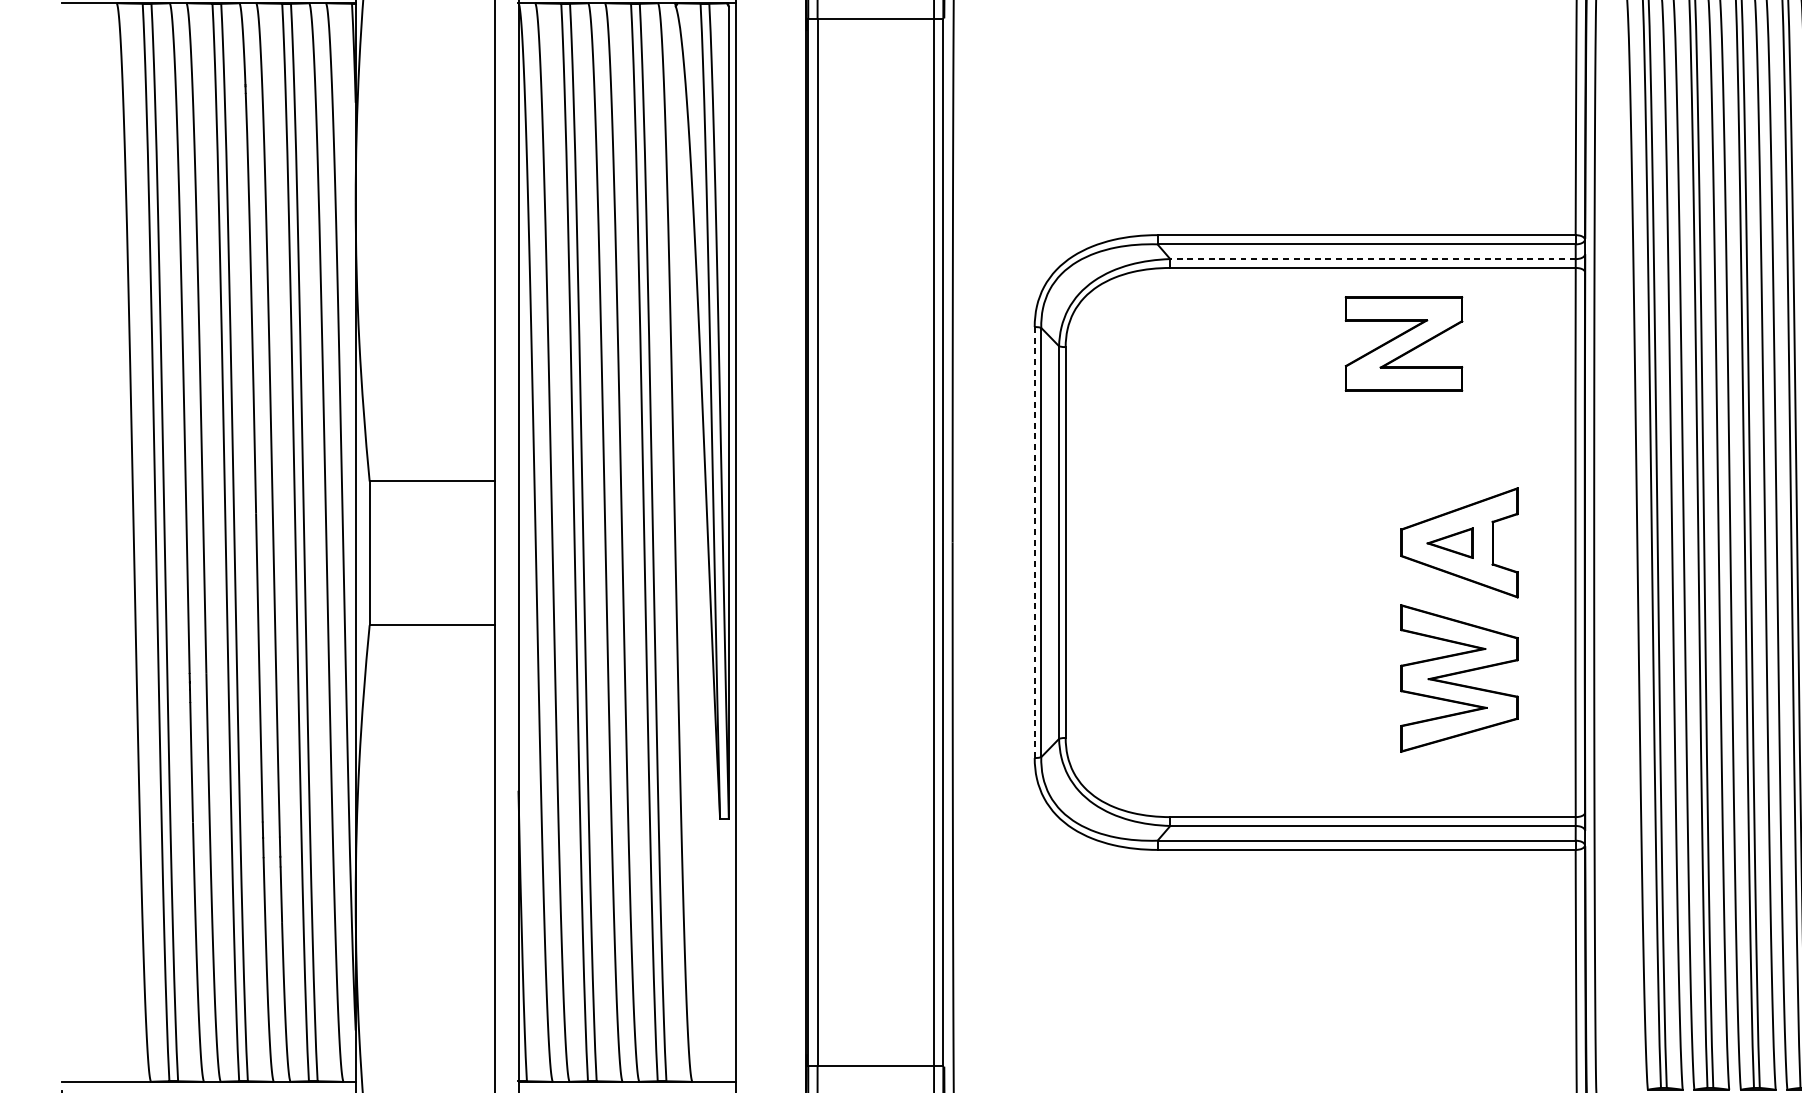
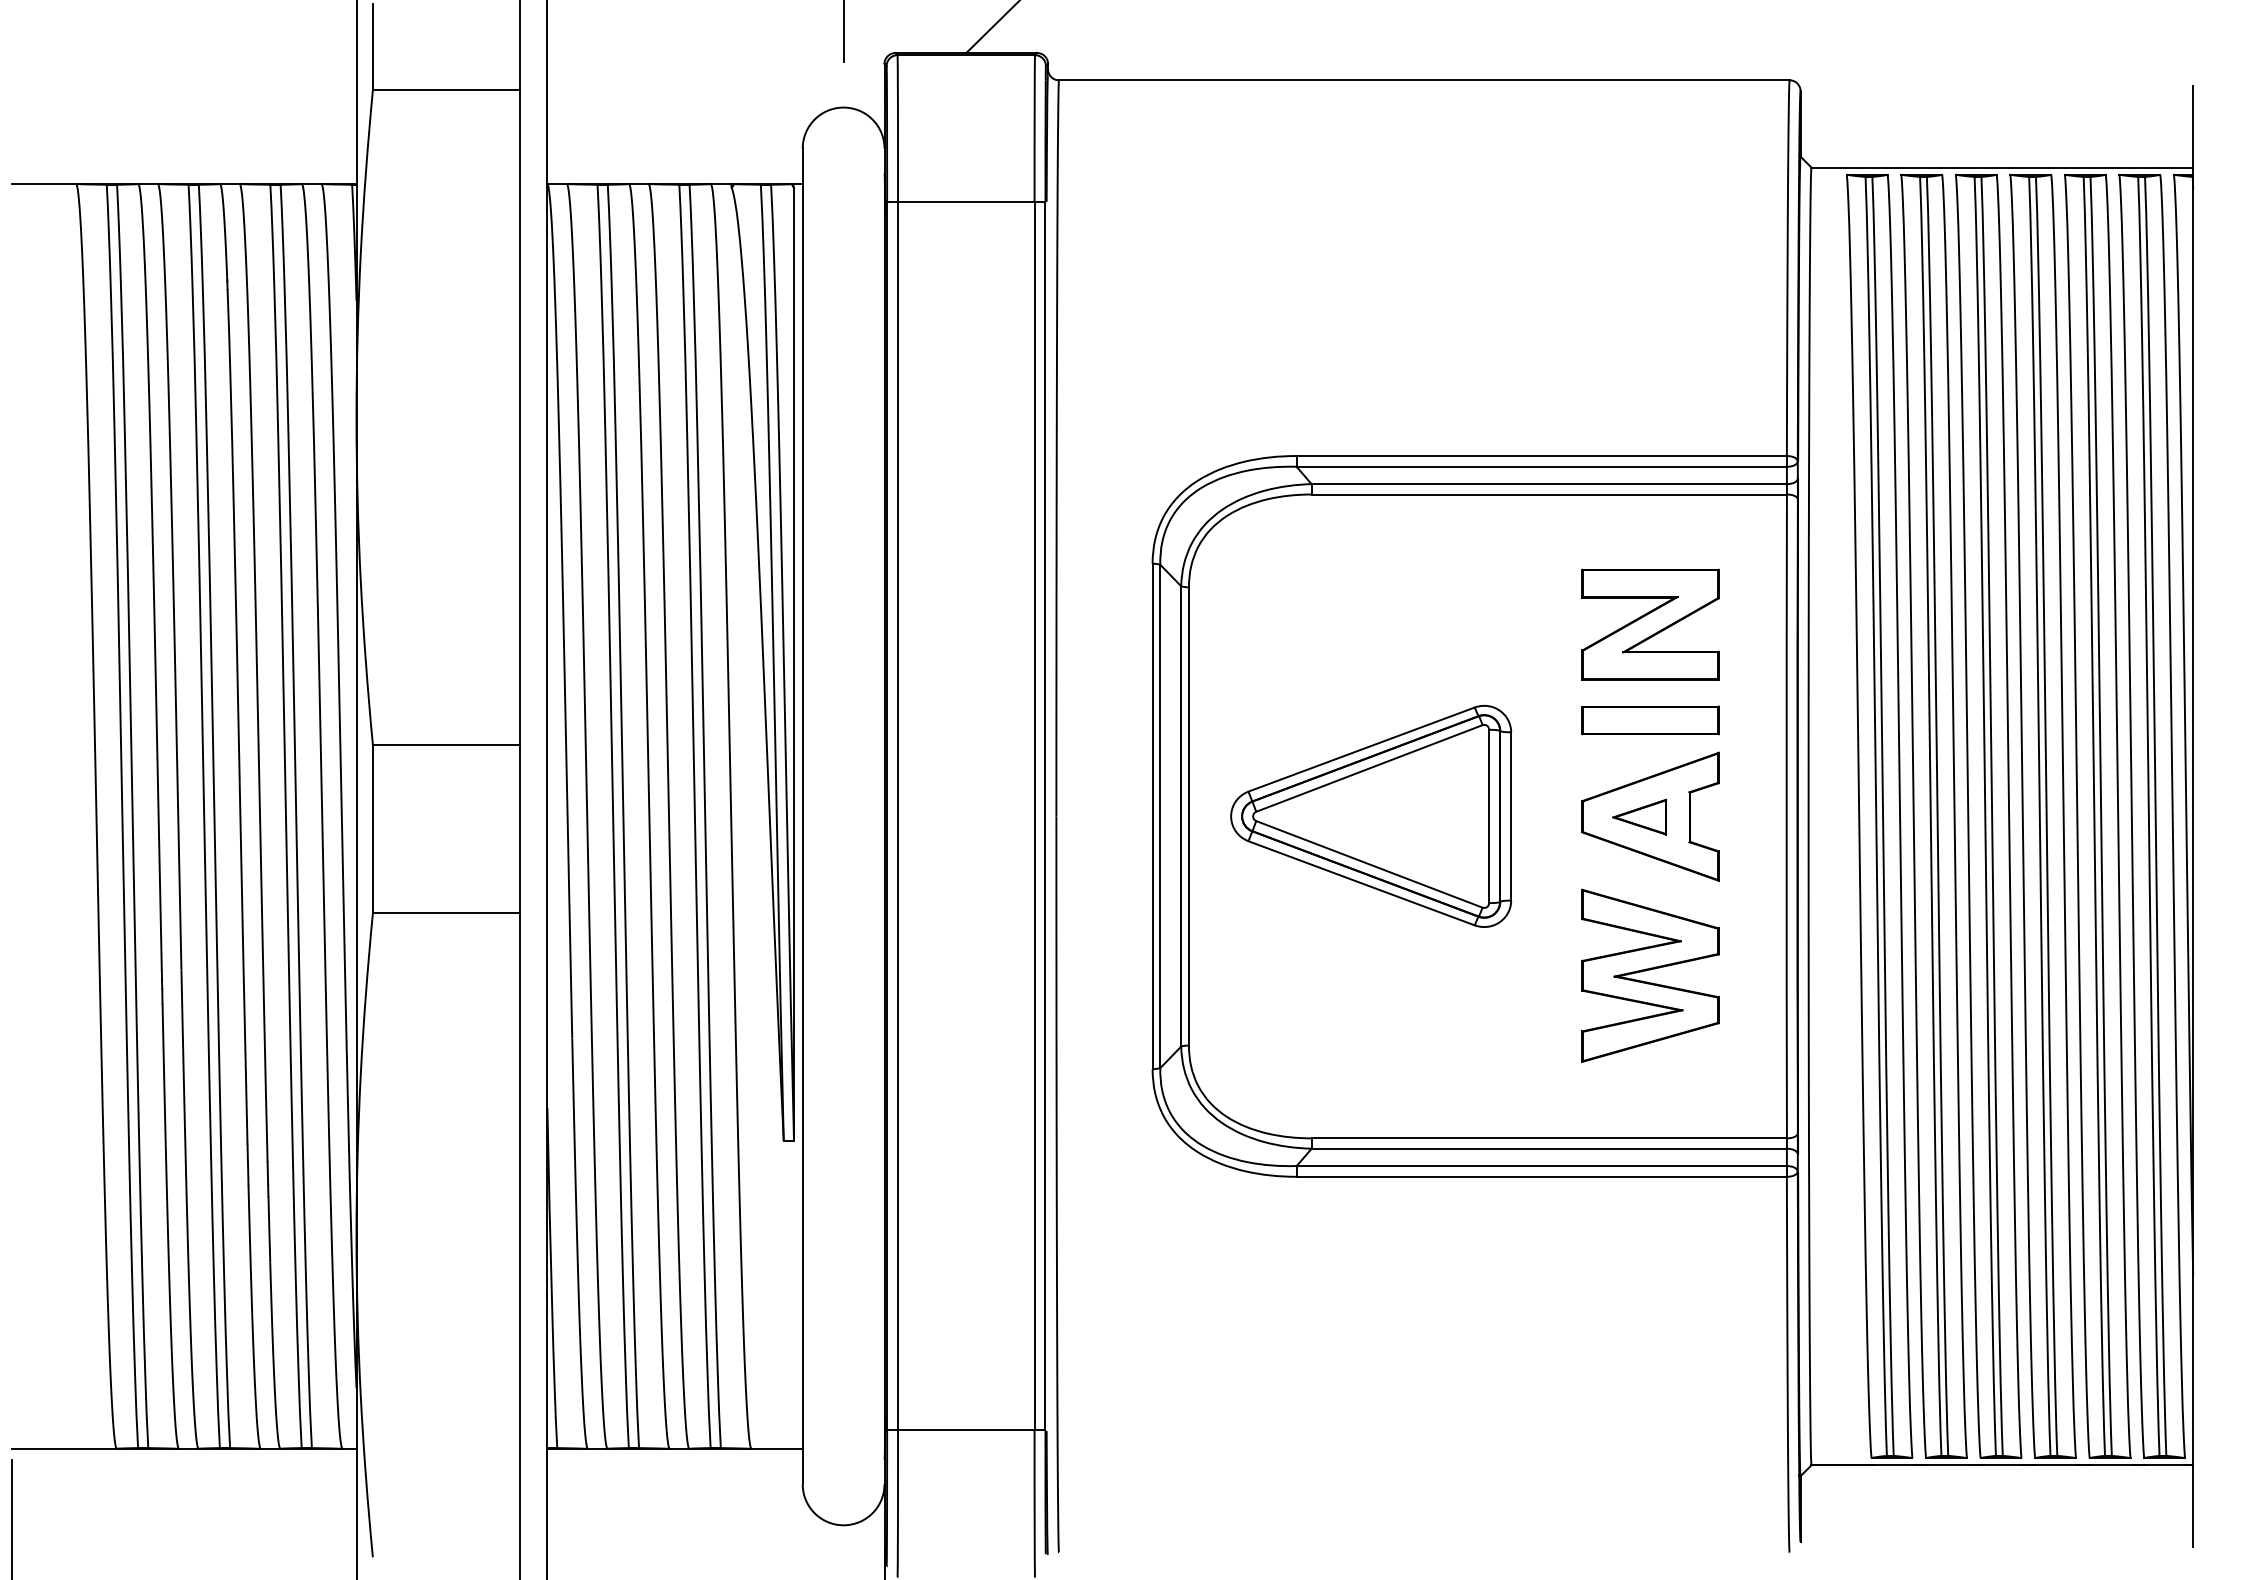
line: (1373, 259) -> (1549, 484), dashed -> solid
part: (1403, 343) -> (1650, 624), moved
part: (1459, 460) -> (1650, 720), added
line: (1034, 542) -> (1152, 816), dashed -> solid
part: (1221, 542) -> (1371, 816), added

